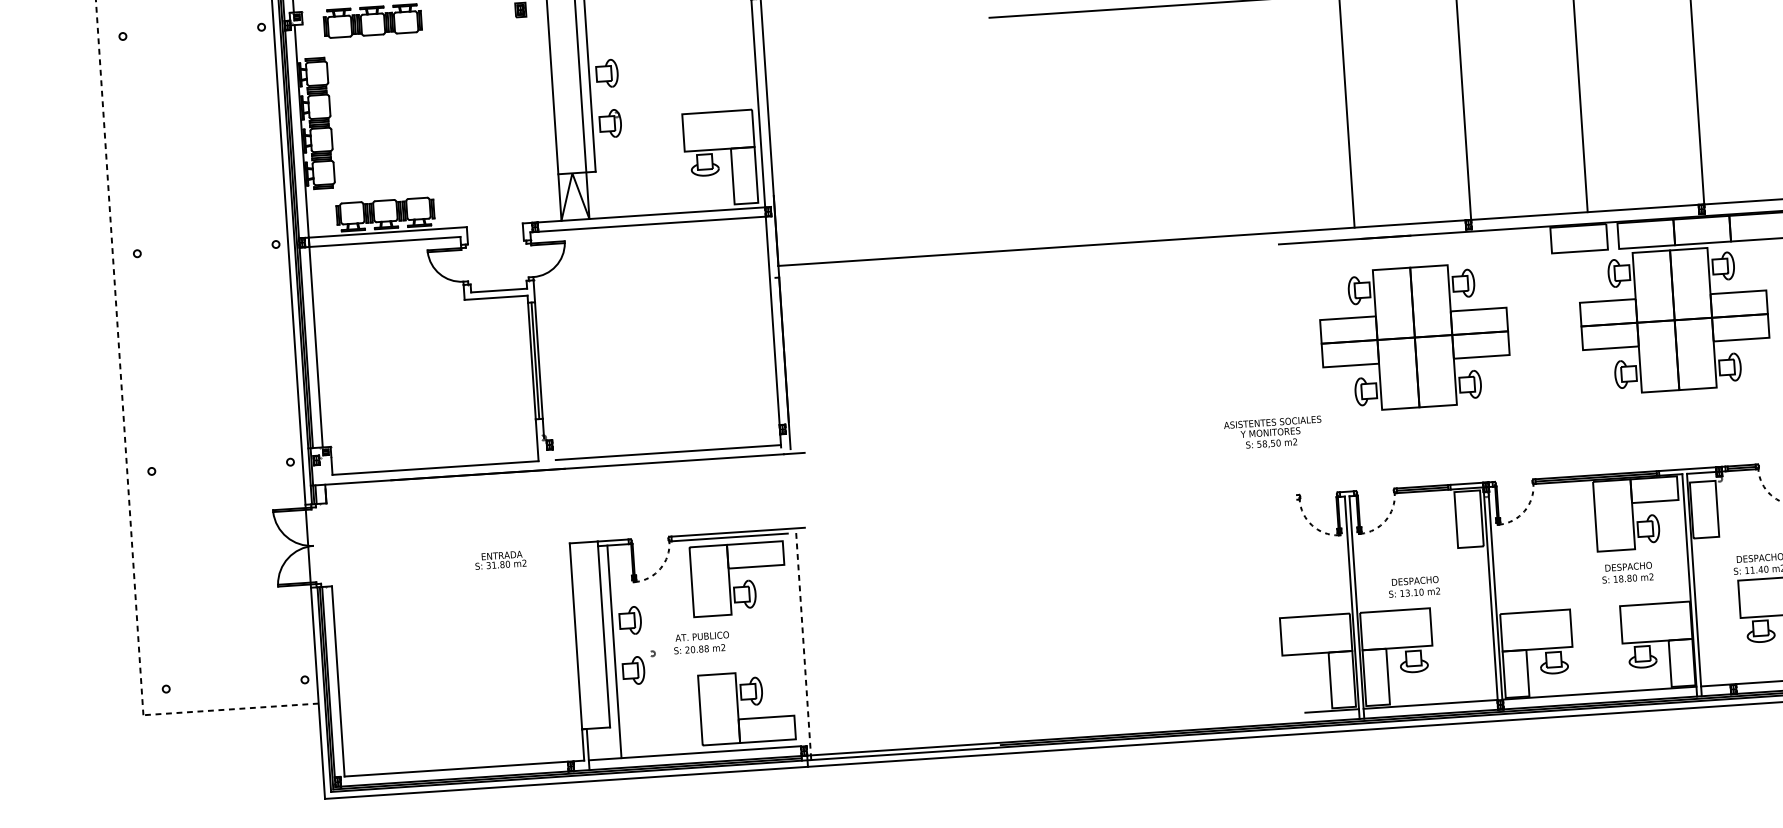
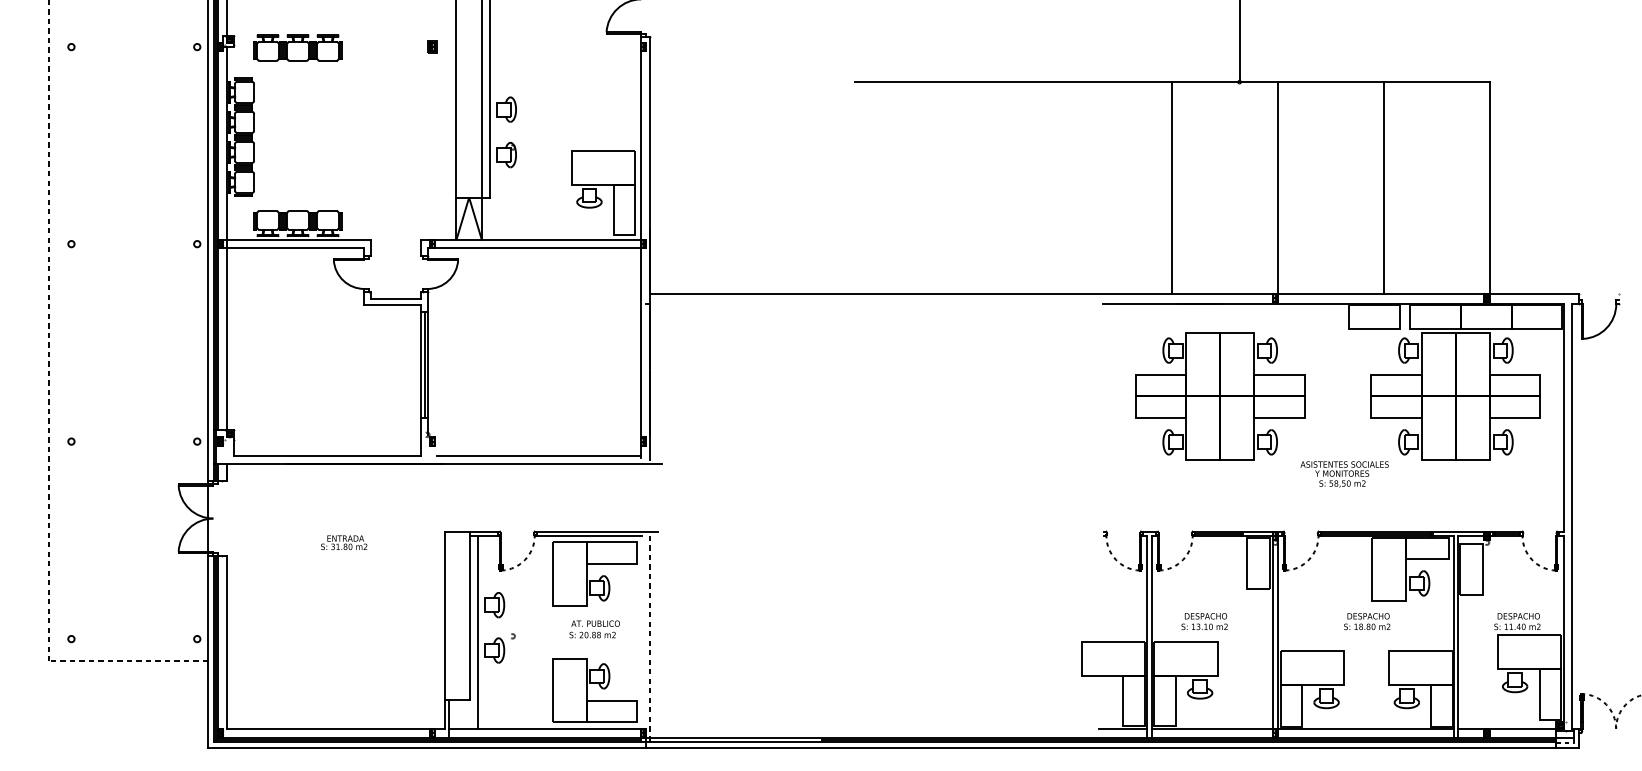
text: (1273, 433) -> (1344, 474), moved
text: (500, 559) -> (344, 542), moved
text: (1627, 572) -> (1367, 621), moved
text: (701, 642) -> (594, 629), moved

